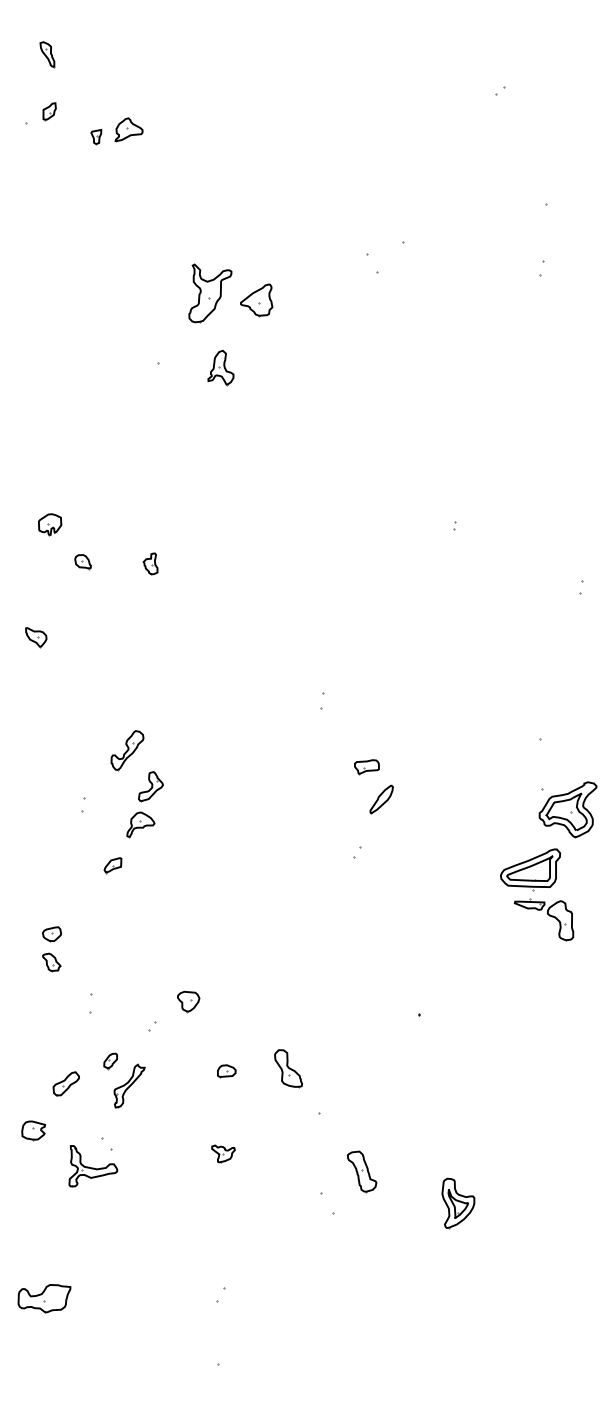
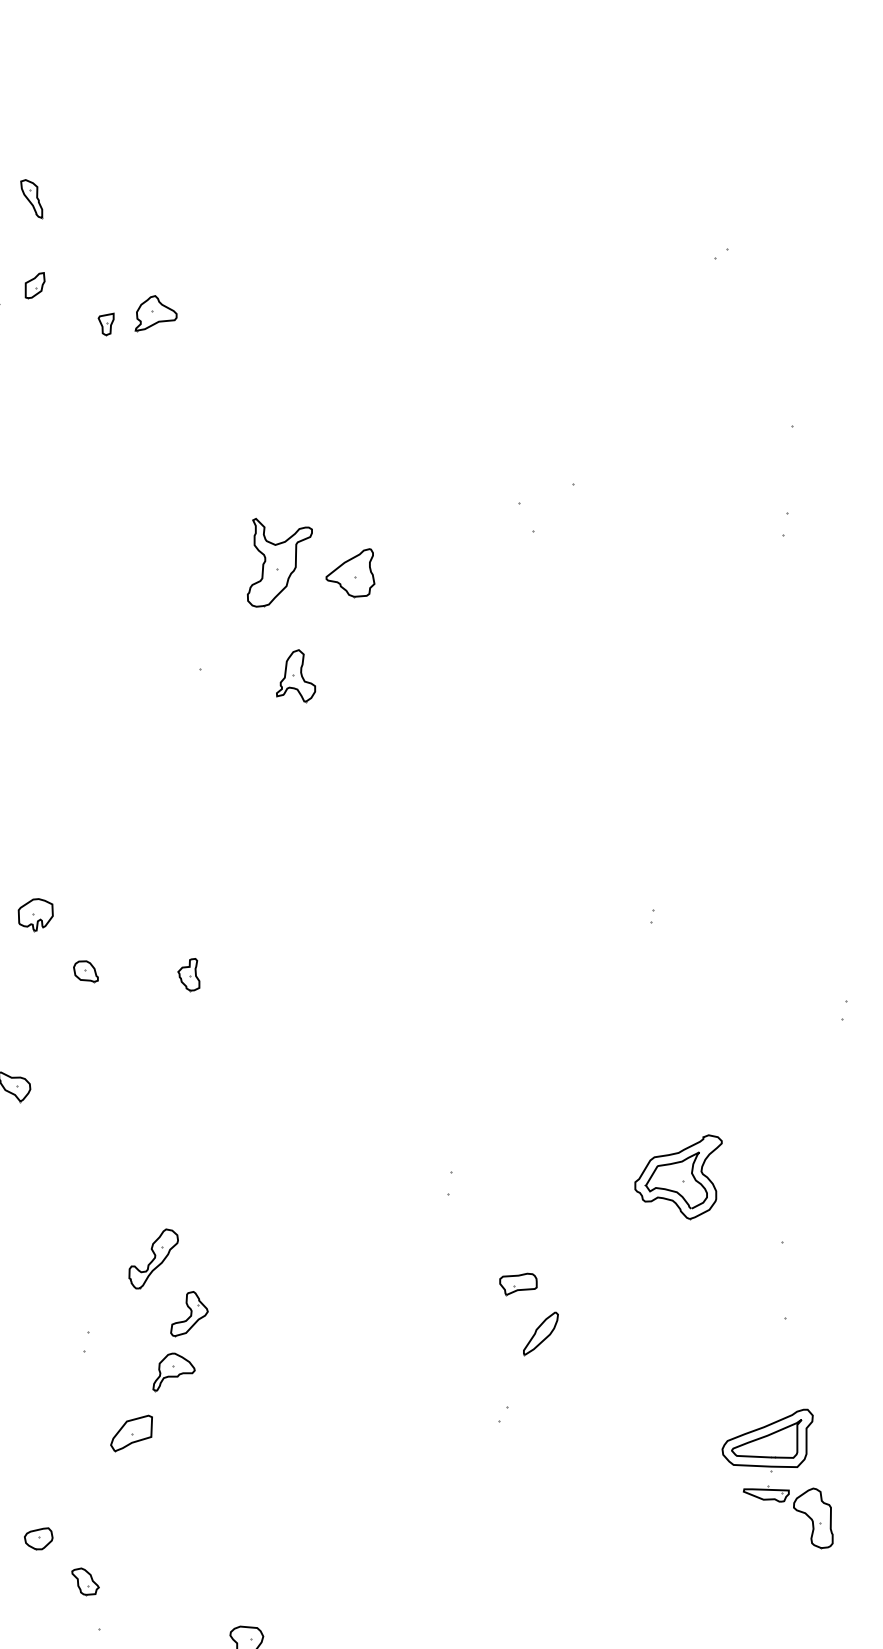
part: (567, 809) -> (677, 1176), moved
part: (112, 865) -> (130, 1434), size x1.6
part: (51, 962) -> (85, 1581), moved

